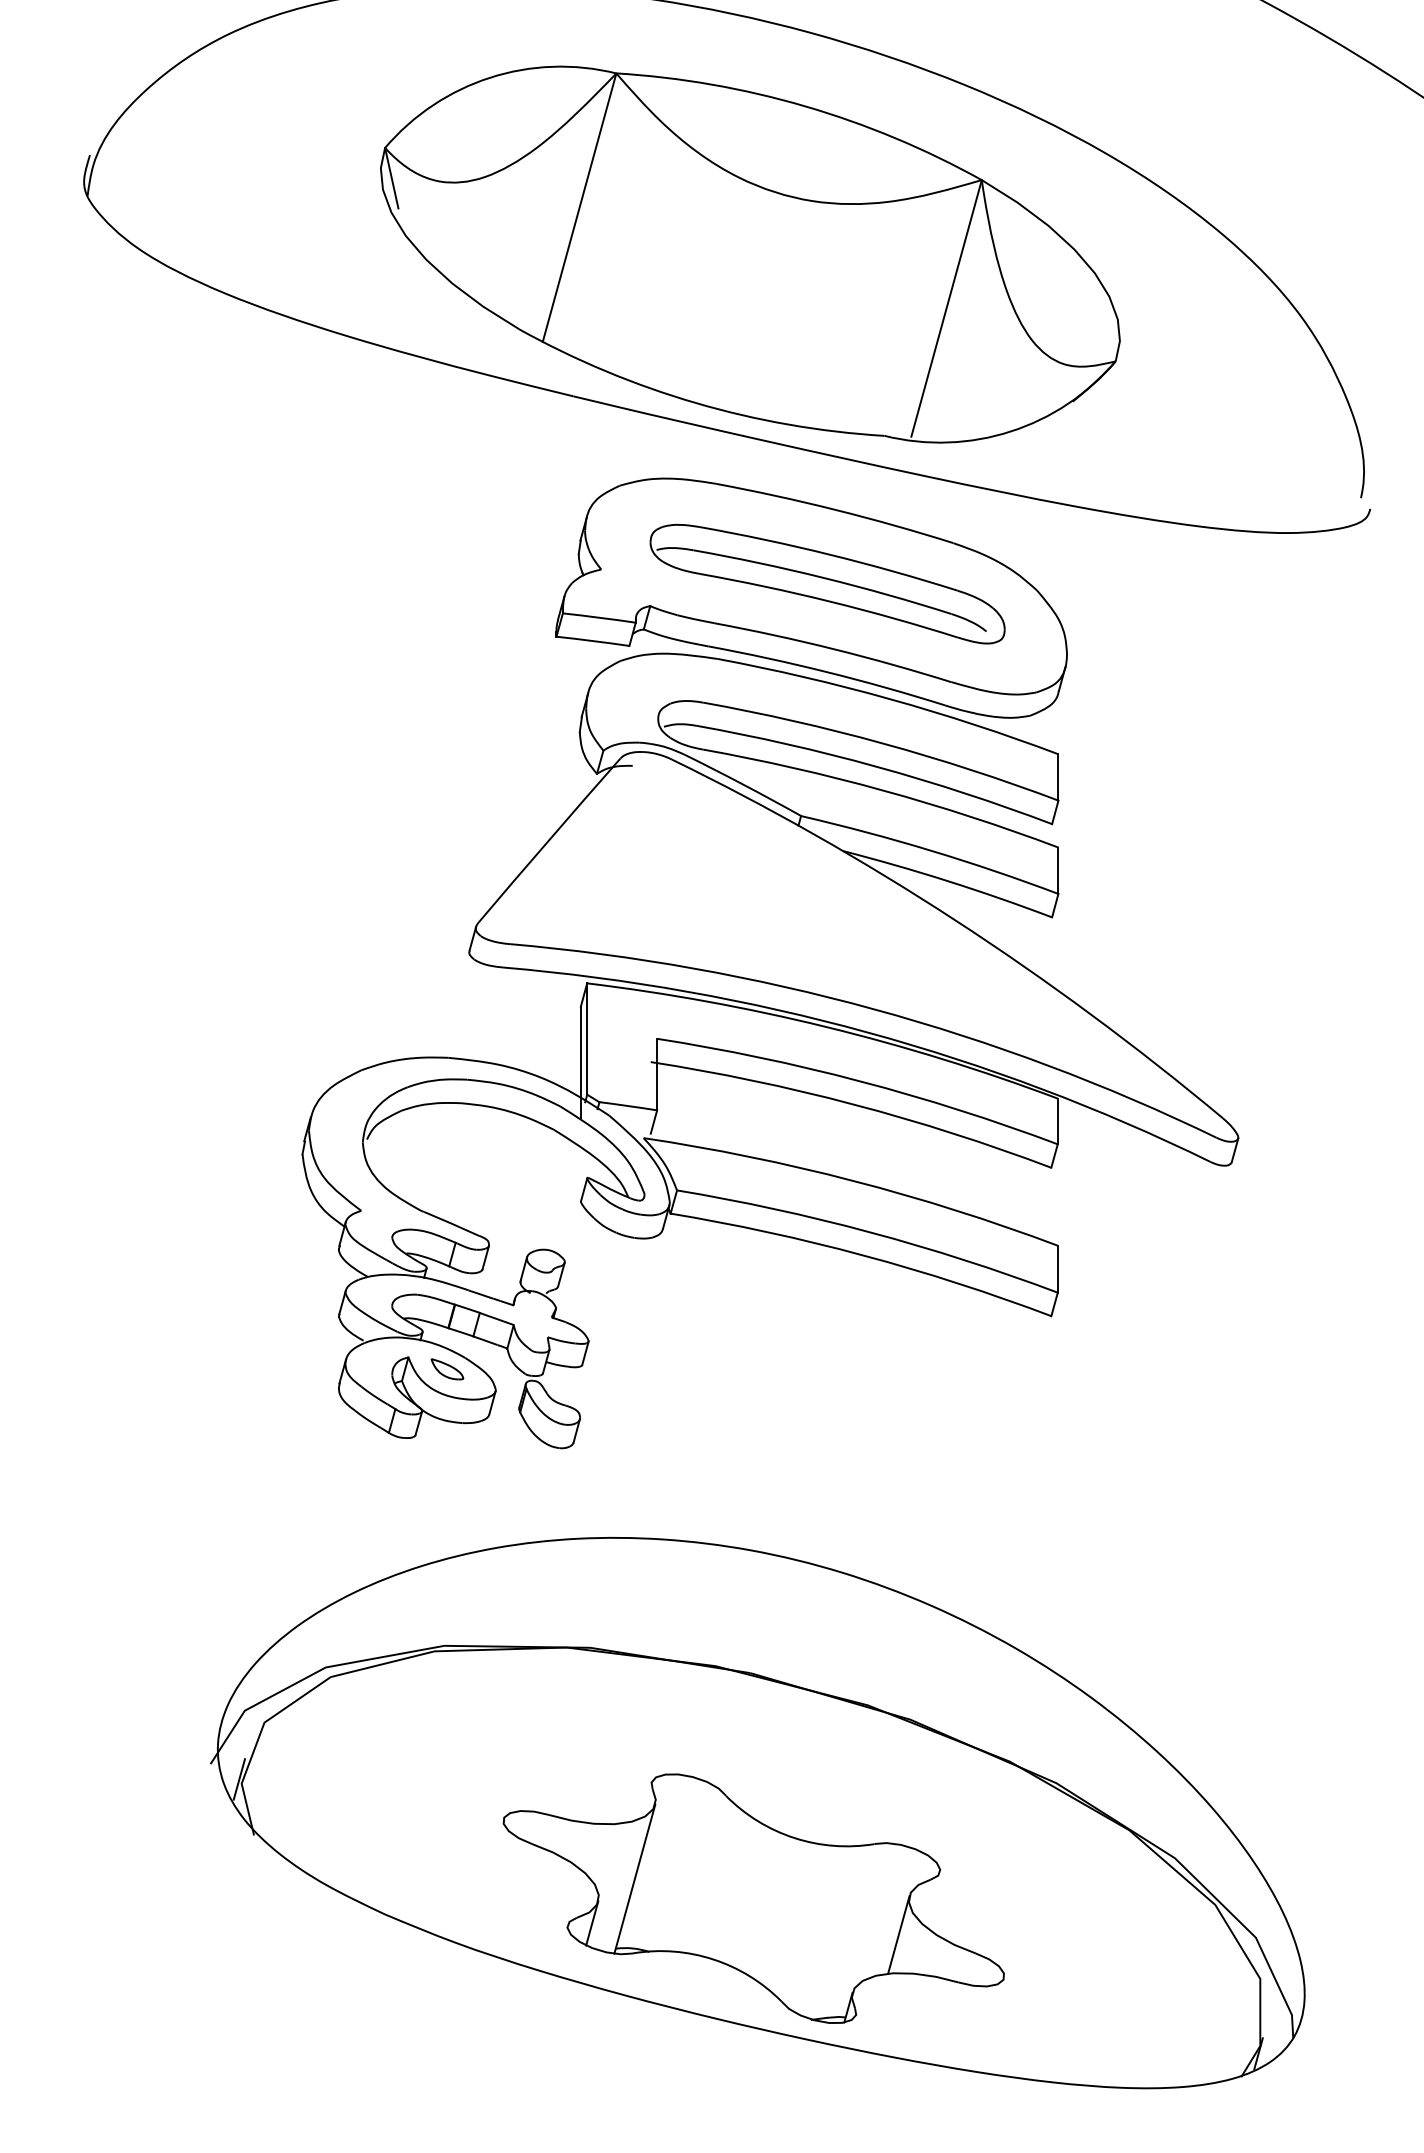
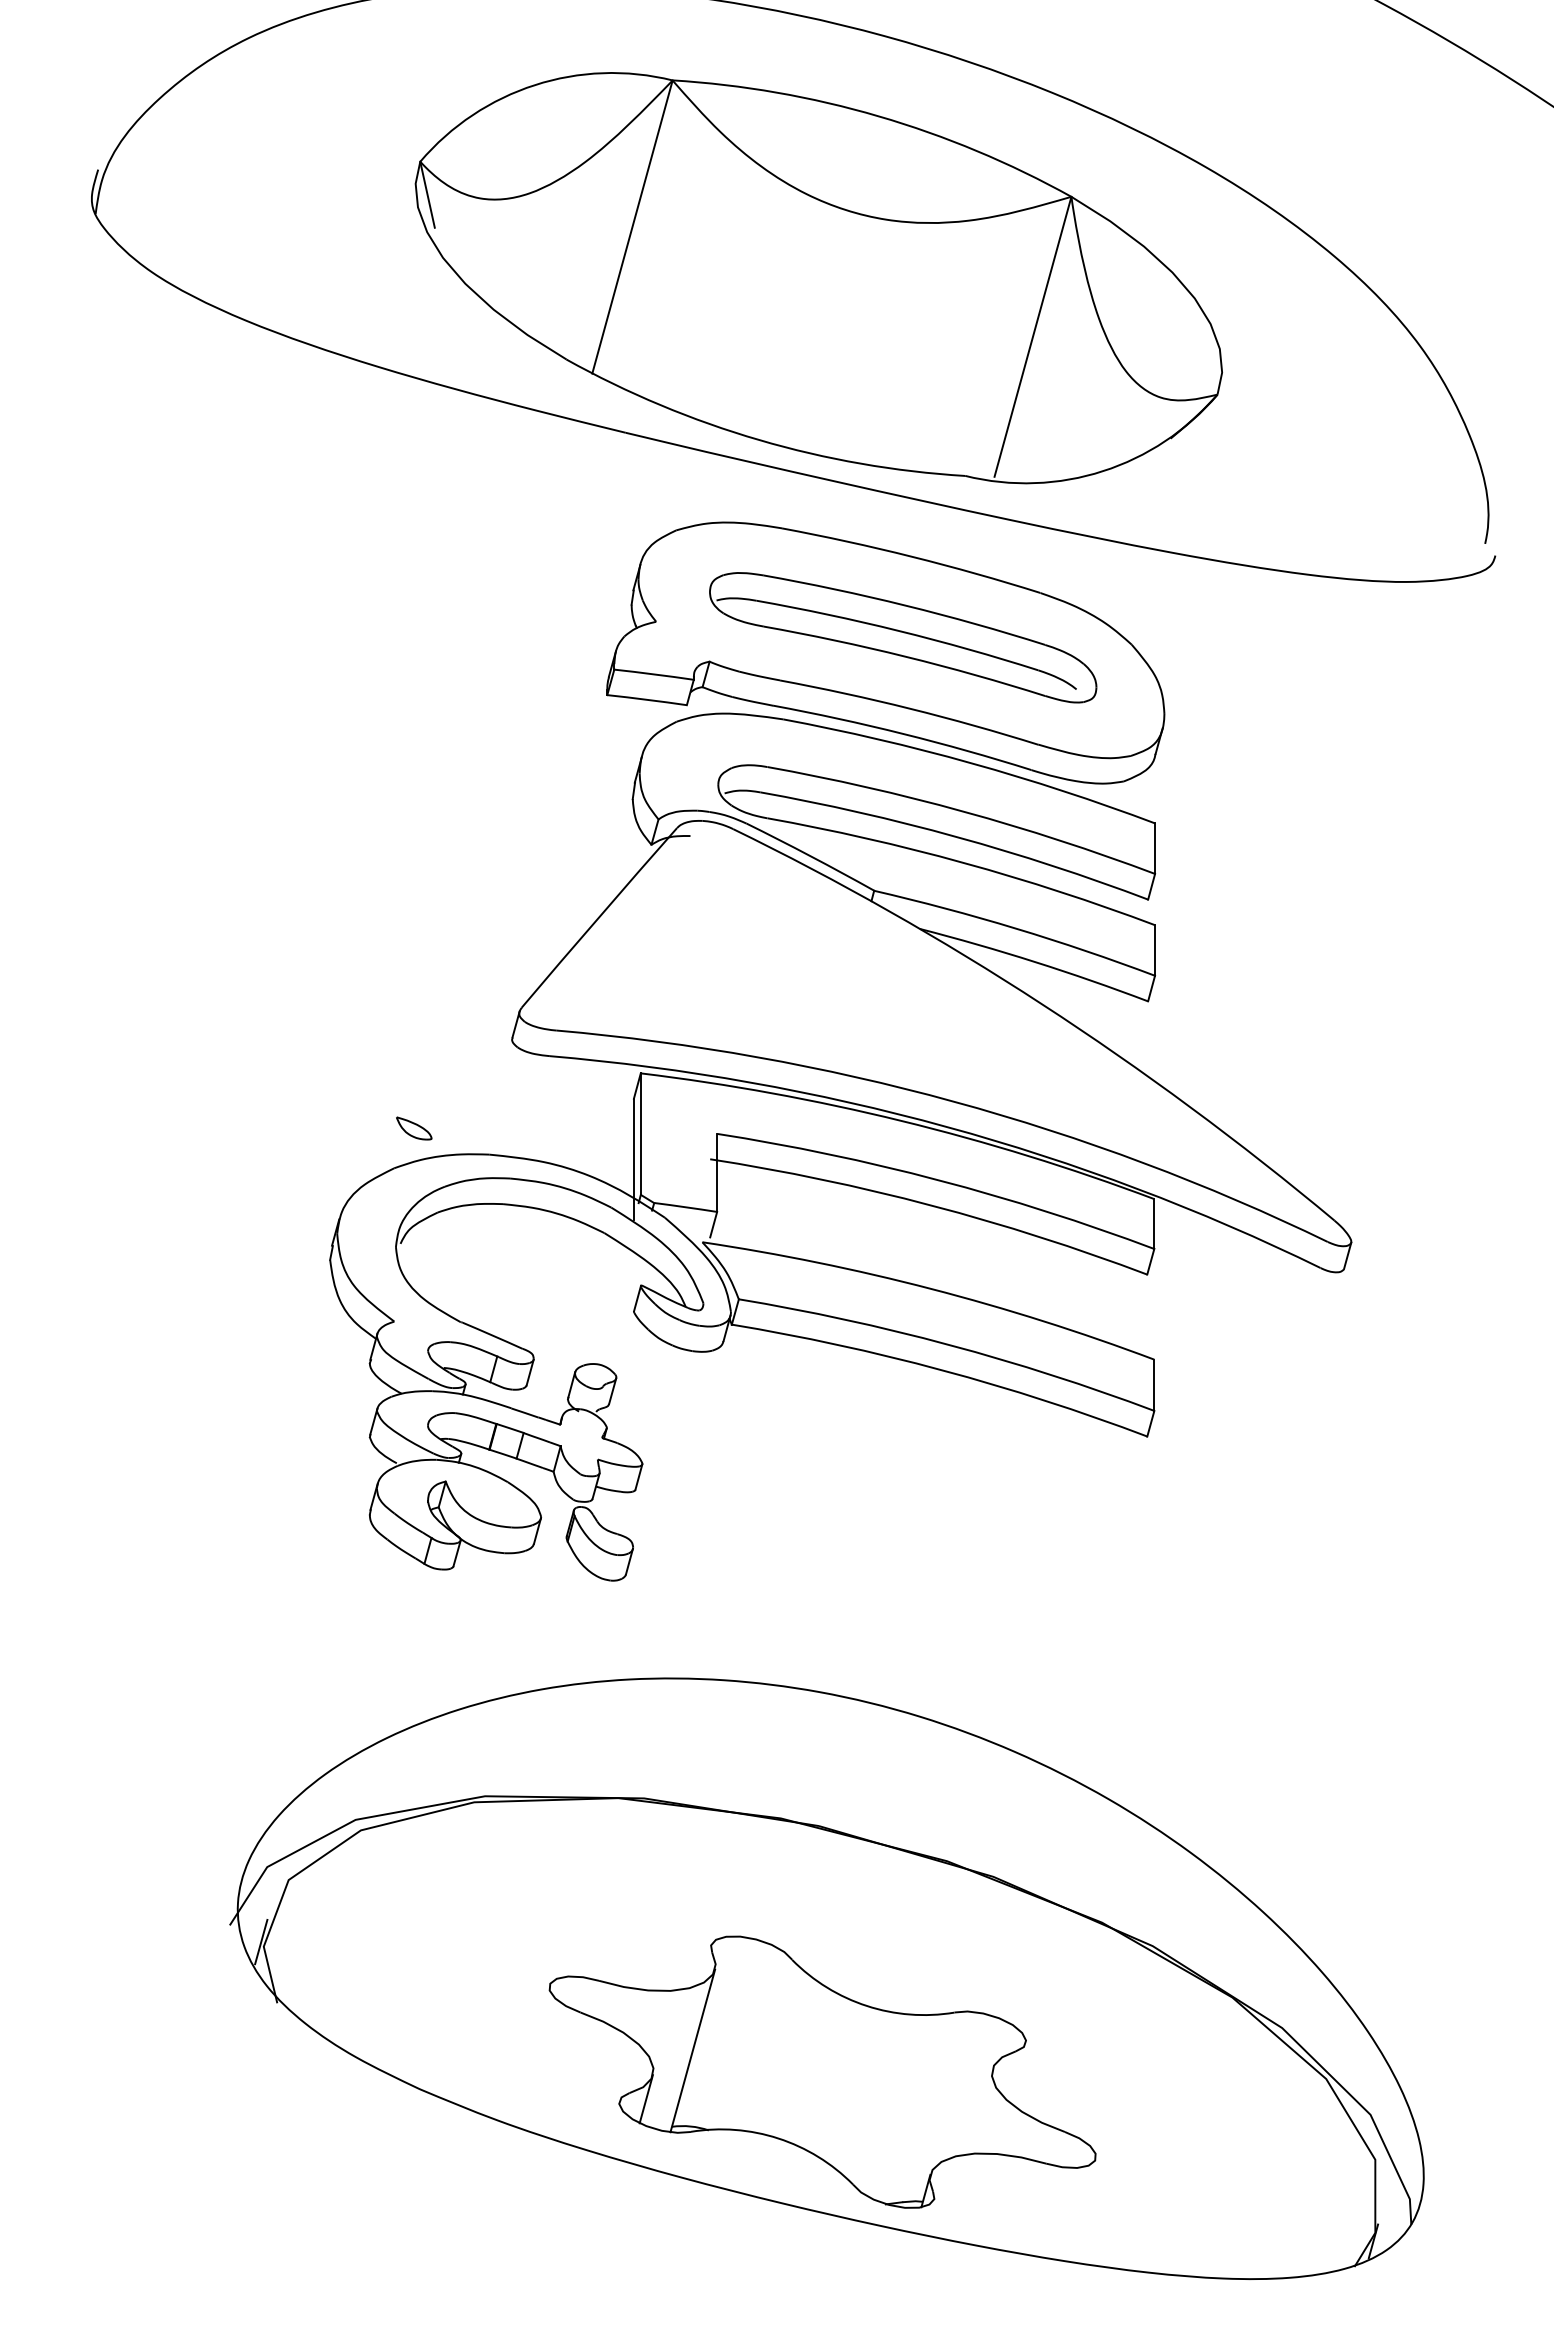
part: (447, 1369) -> (414, 1128), moved
line: (898, 1934) -> (980, 2111), removed

